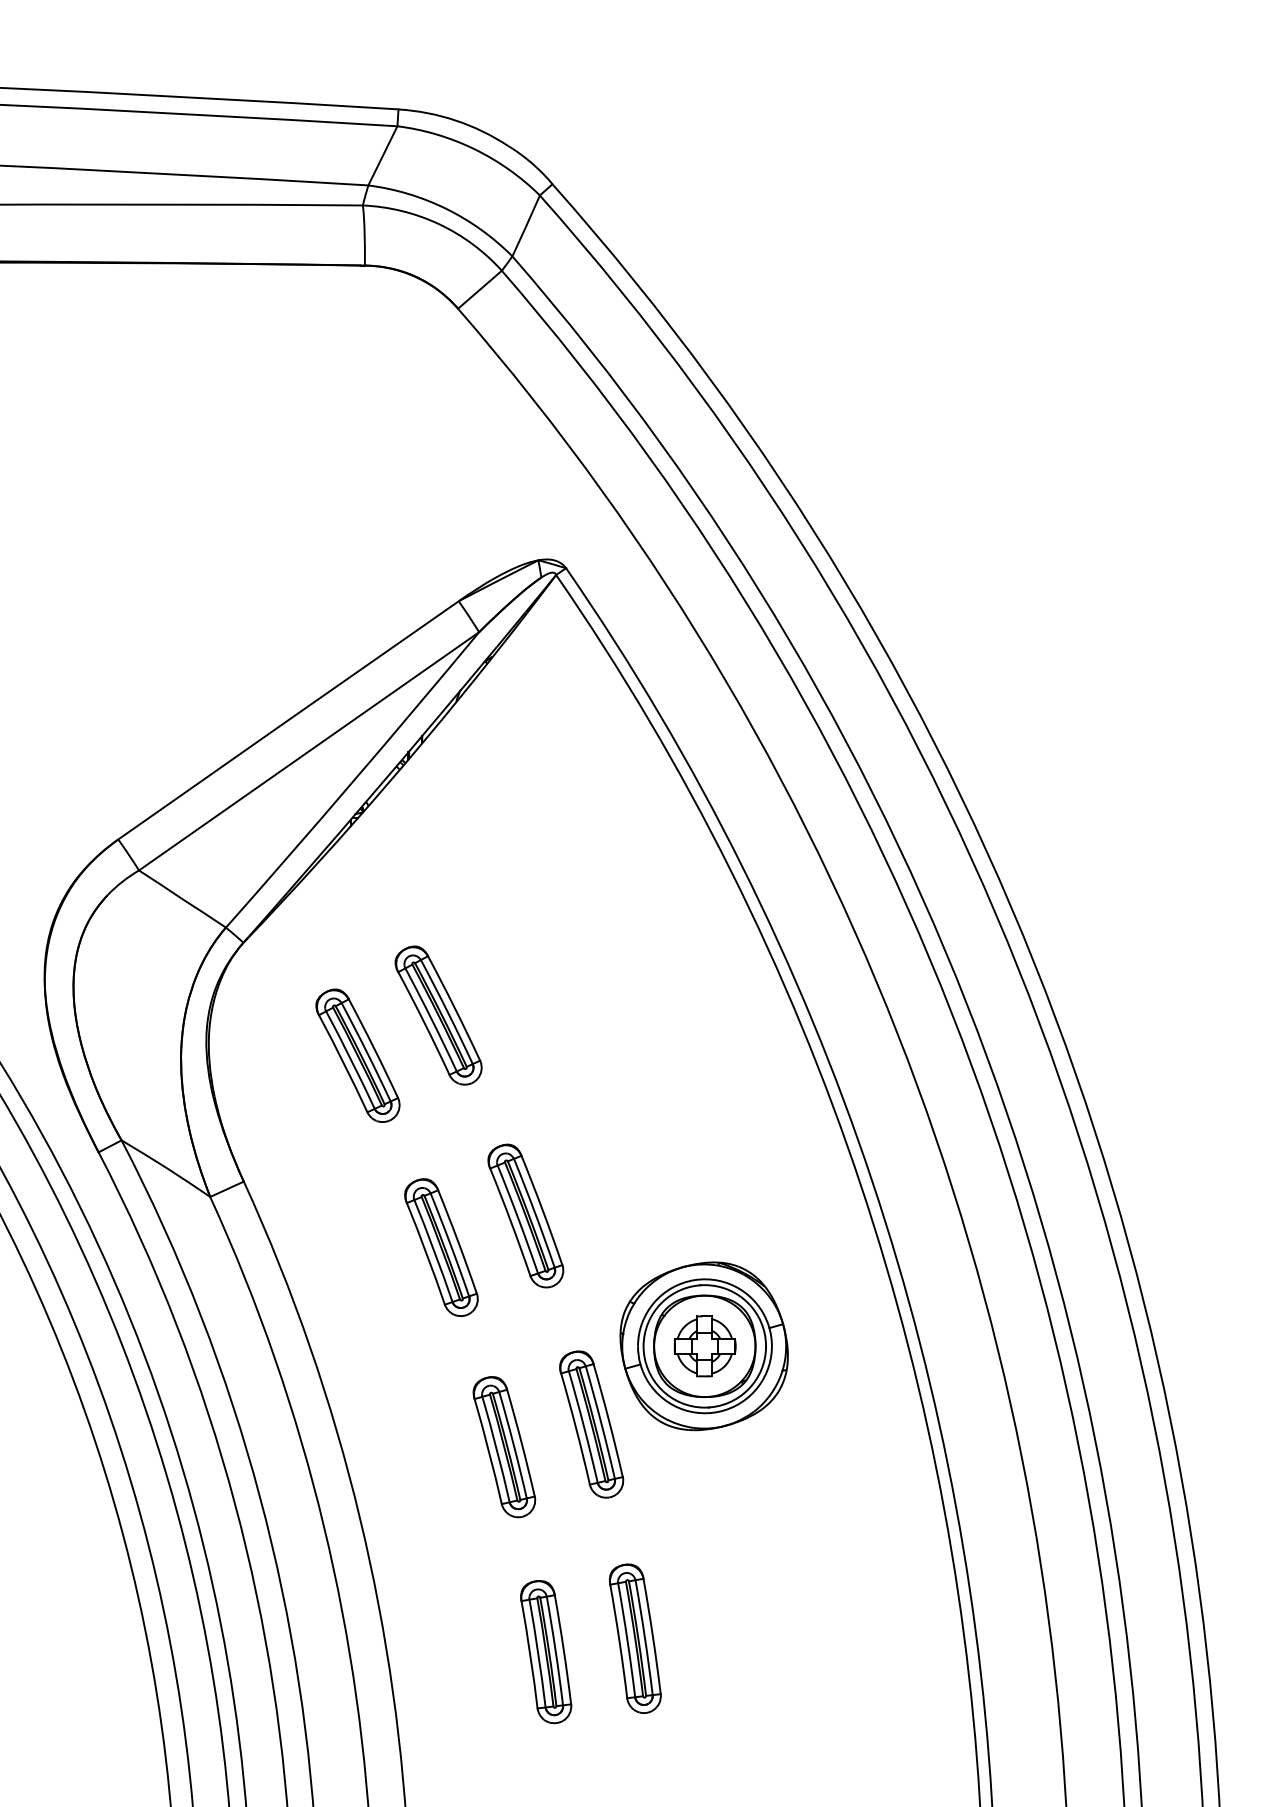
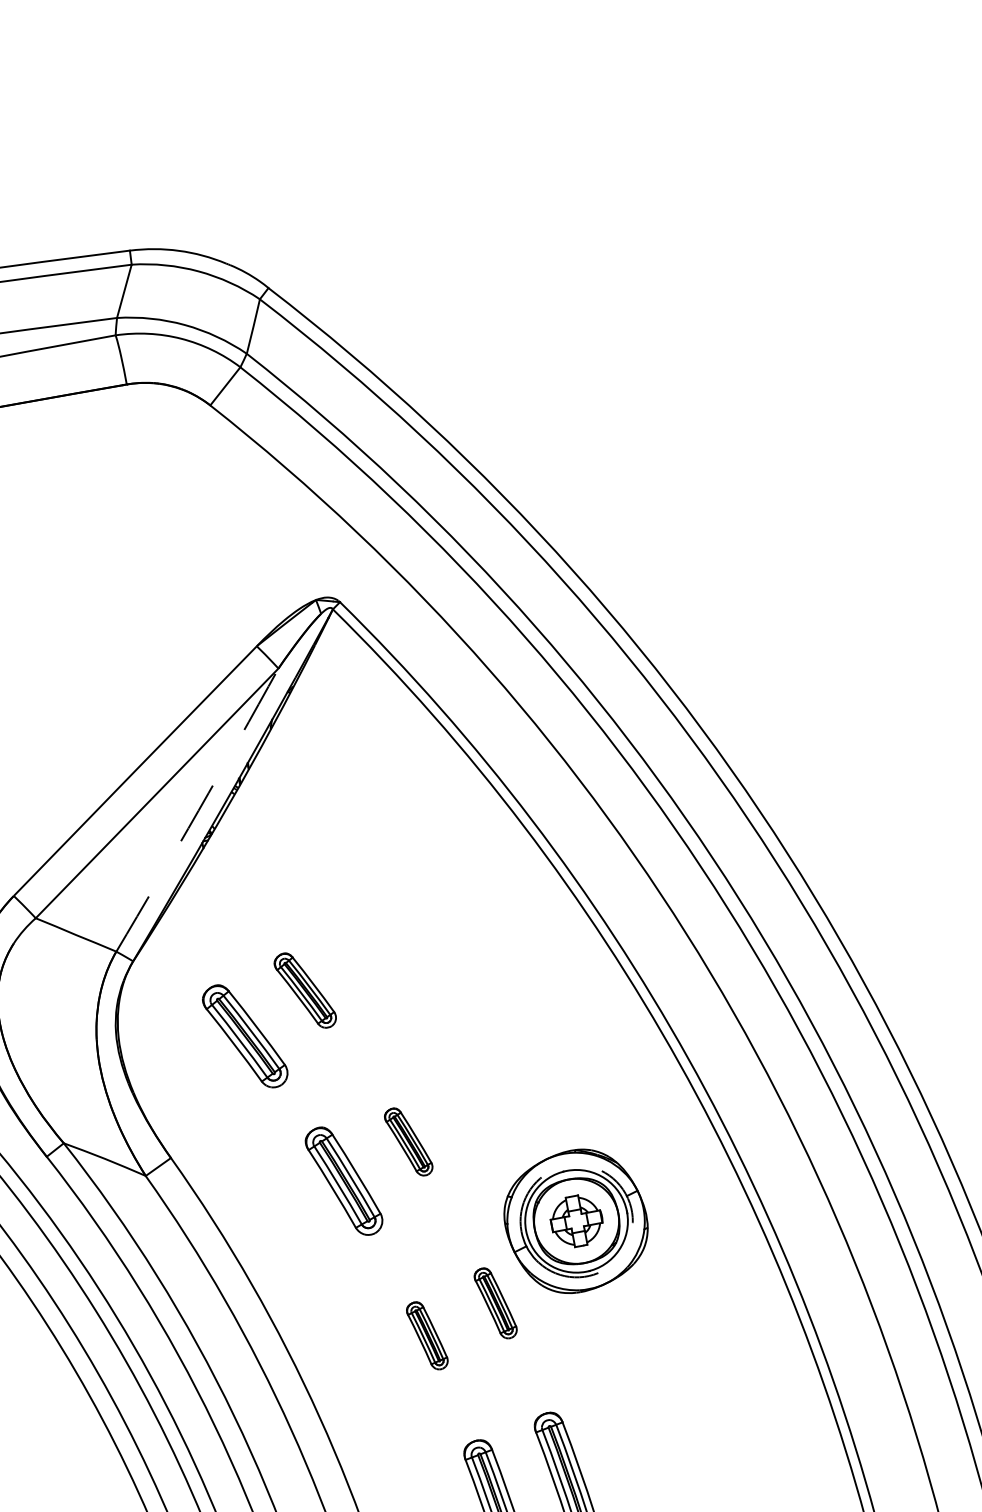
arc: (353, 780) -> (198, 810), solid -> dashed
part: (438, 1015) -> (305, 990), size x0.7
part: (525, 1215) -> (408, 1141), size x0.6
arc: (768, 1325) -> (625, 1194), solid -> dashed
part: (591, 1424) -> (495, 1303), size x0.6
part: (504, 1447) -> (427, 1336), size x0.6

